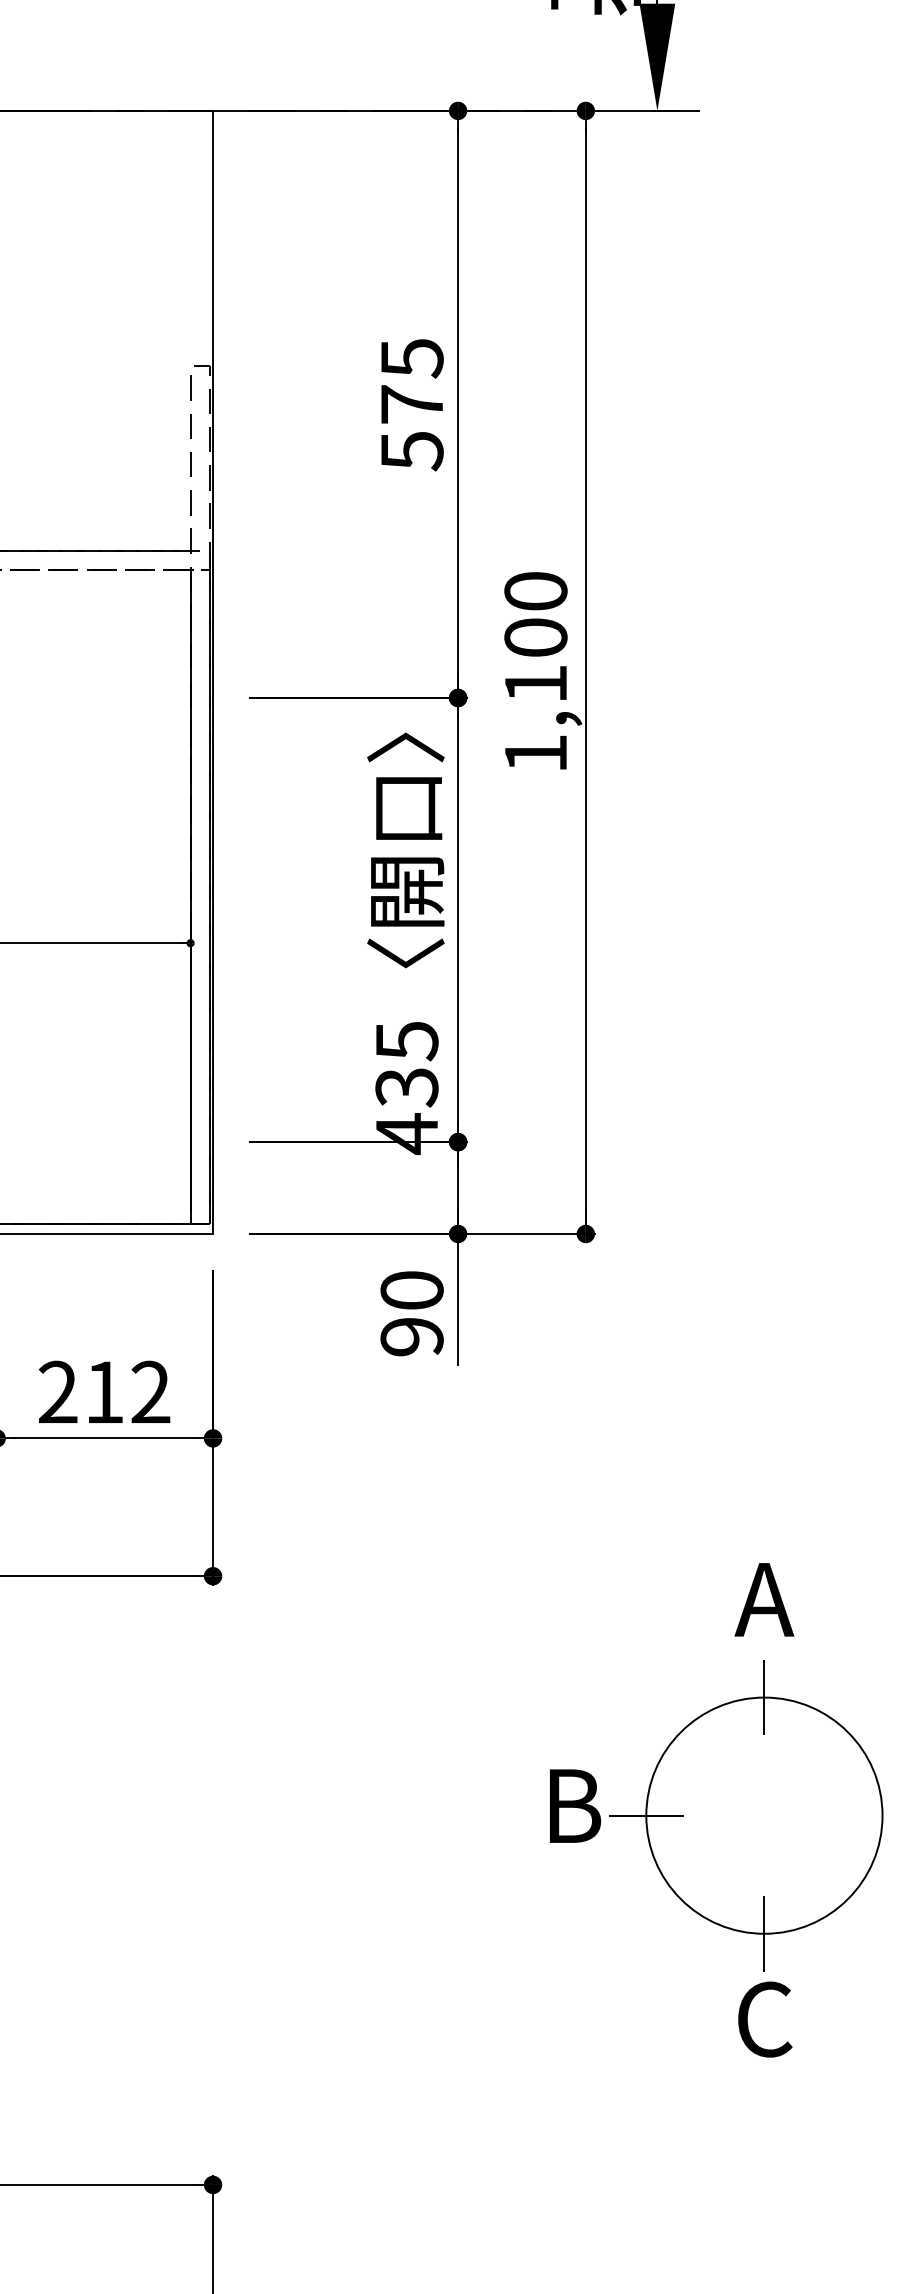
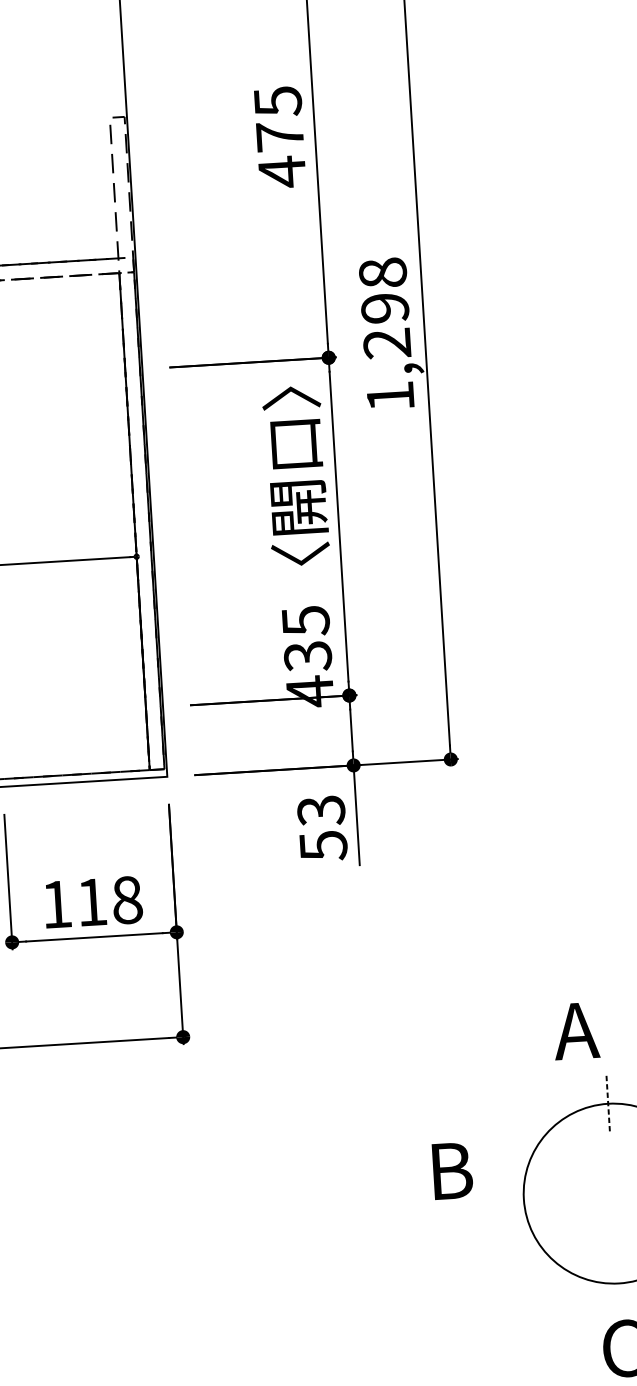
text: (412, 451) -> (282, 172), 575 -> 475
text: (535, 637) -> (384, 308), 1,100 -> 1,298
text: (411, 1314) -> (321, 828), 90 -> 53
text: (104, 1392) -> (92, 902), 212 -> 118
text: (764, 1599) -> (576, 1030), moved
line: (764, 1697) -> (608, 1103), solid -> dashed
text: (575, 1805) -> (452, 1170), moved
line: (646, 1815) -> (524, 1198), removed
line: (764, 1933) -> (619, 1283), removed

